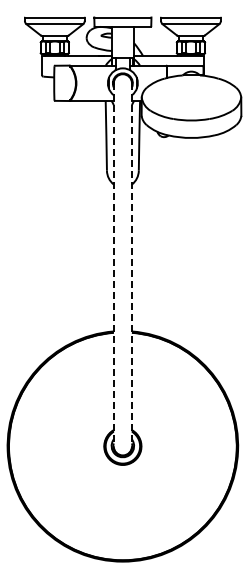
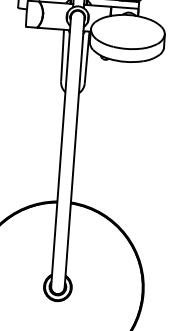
line: (113, 264) -> (60, 151), dashed -> solid
line: (131, 264) -> (74, 152), dashed -> solid

